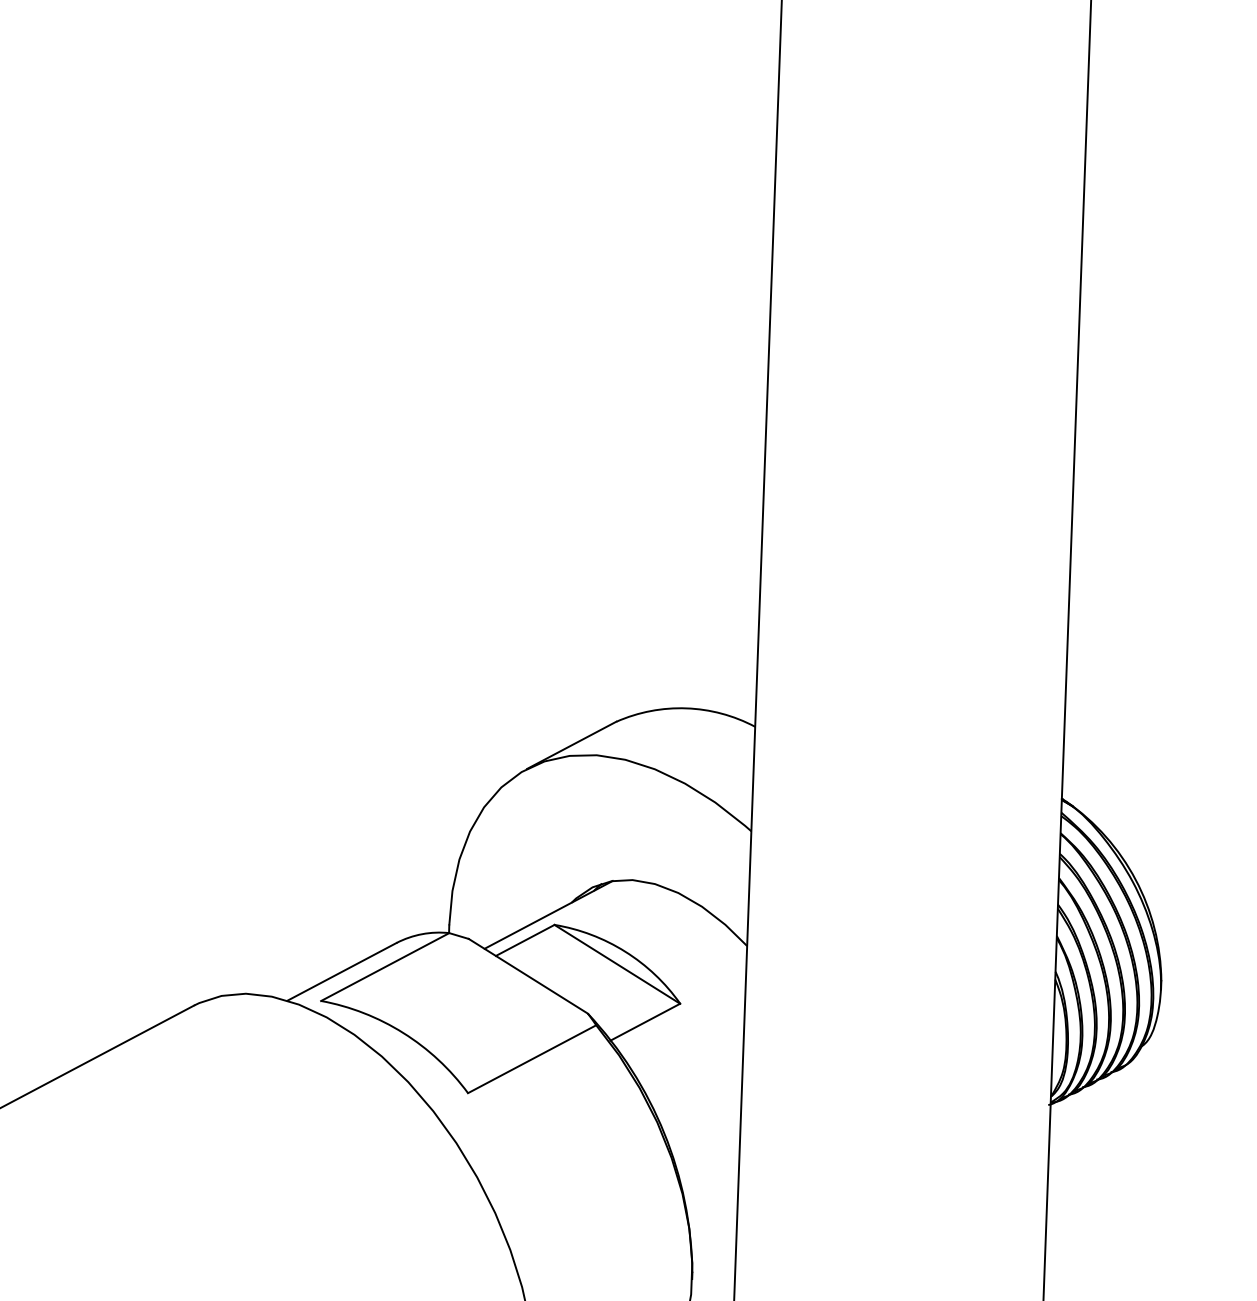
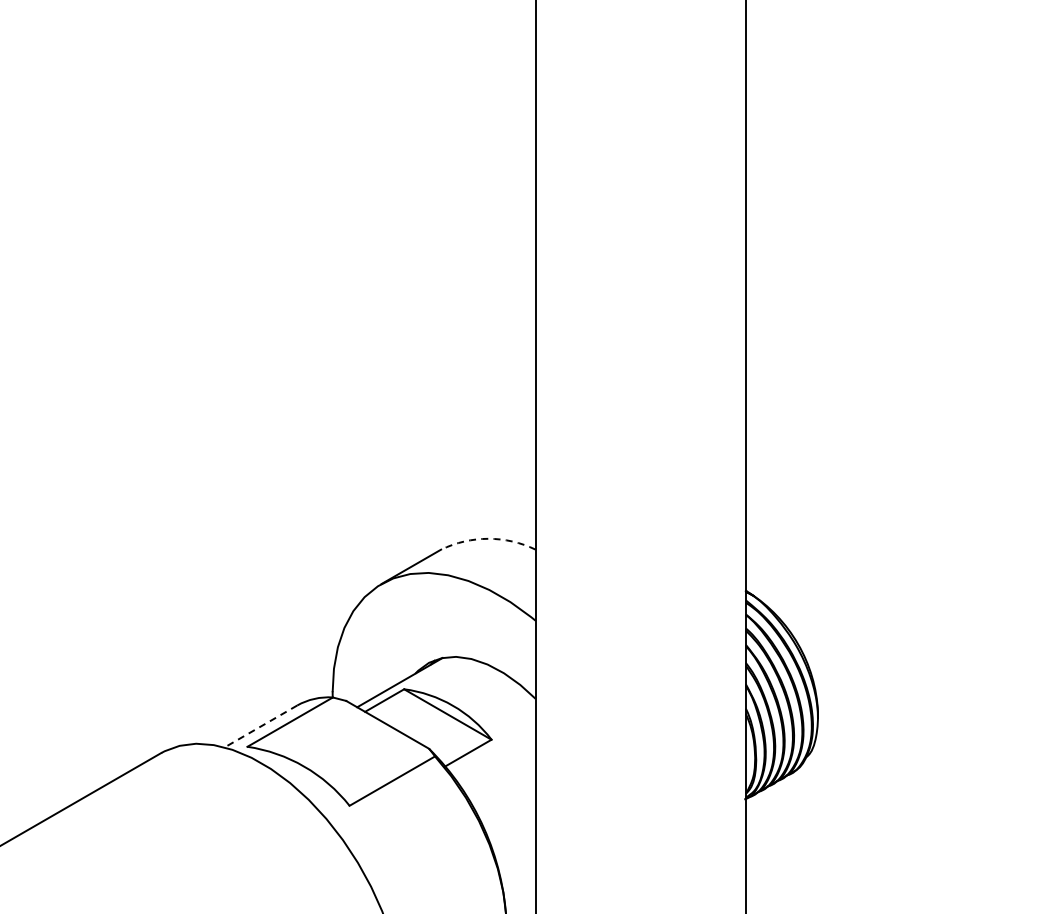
arc: (686, 707) -> (488, 538), solid -> dashed
line: (341, 971) -> (260, 726), solid -> dashed

